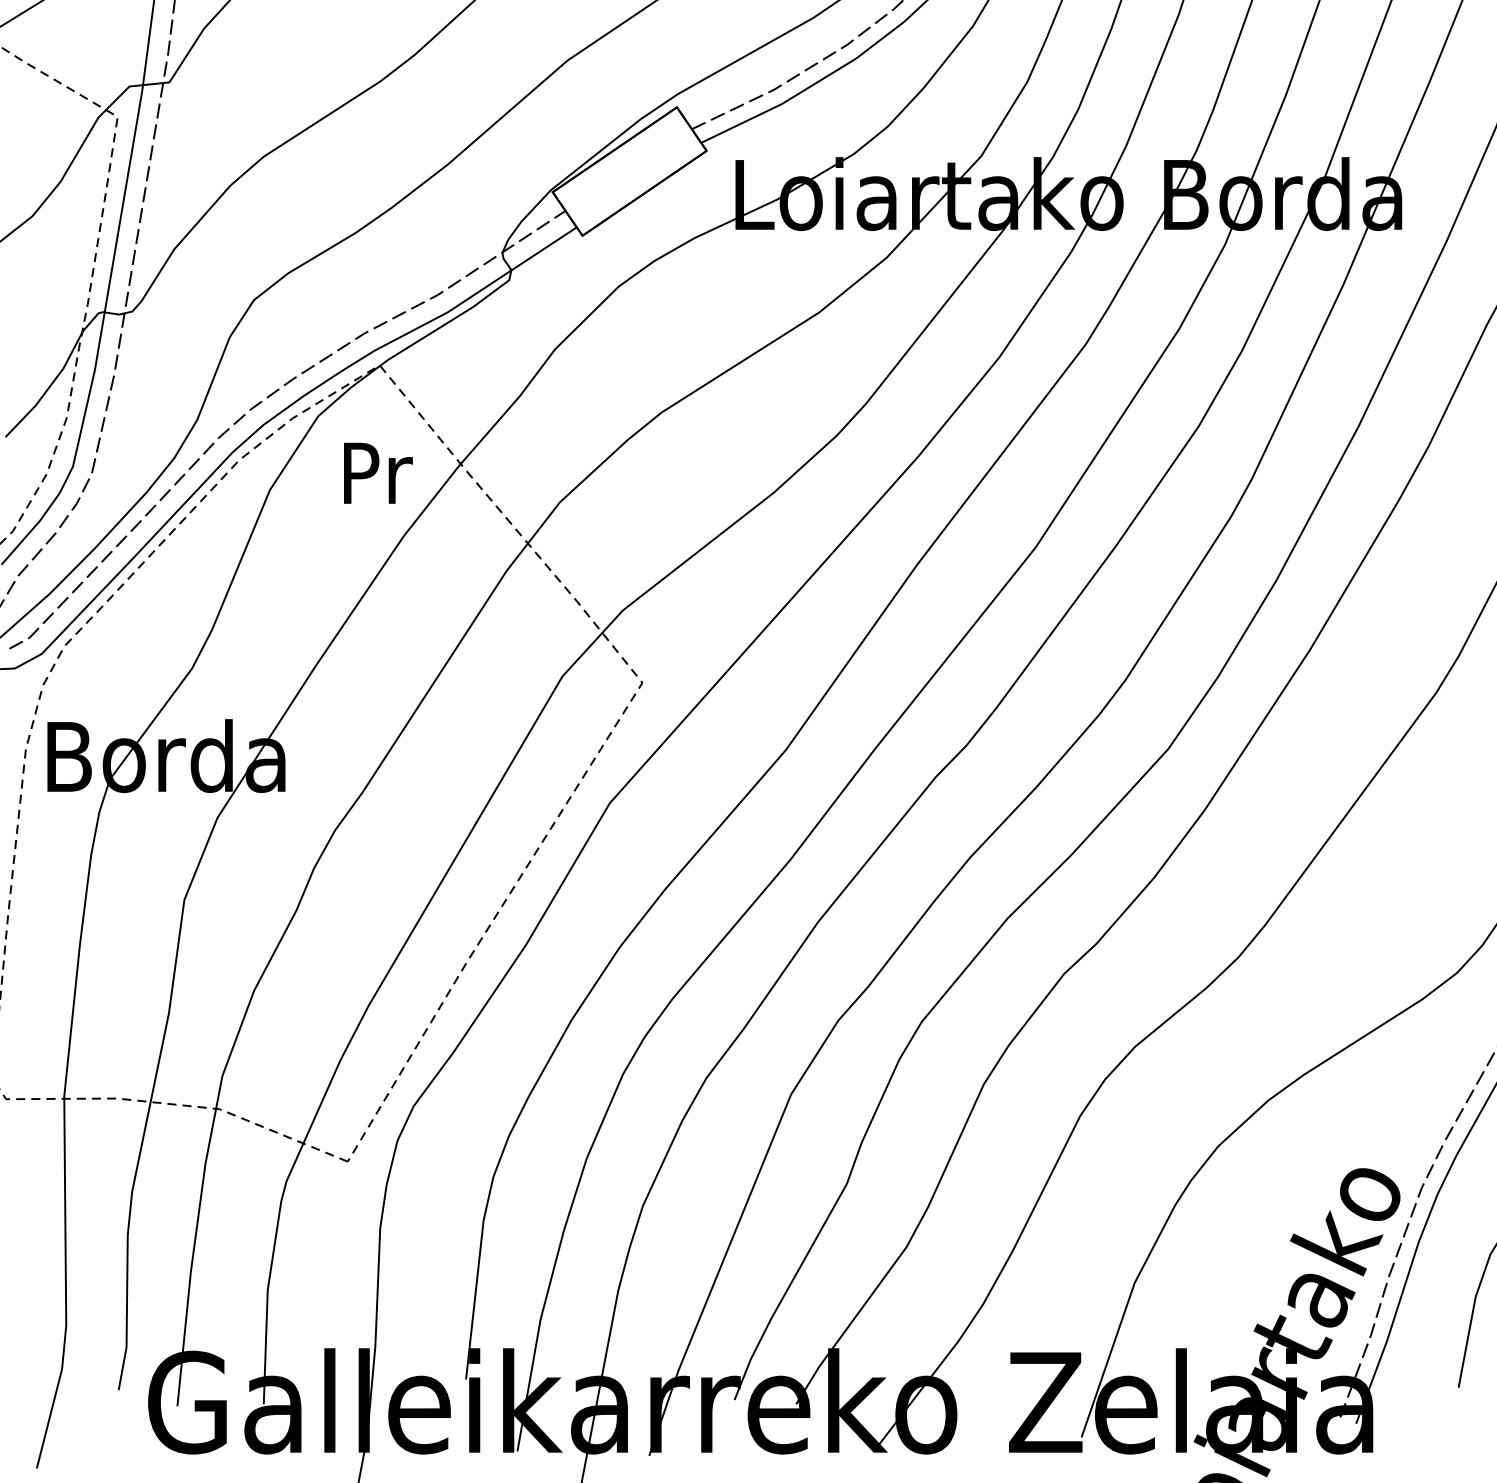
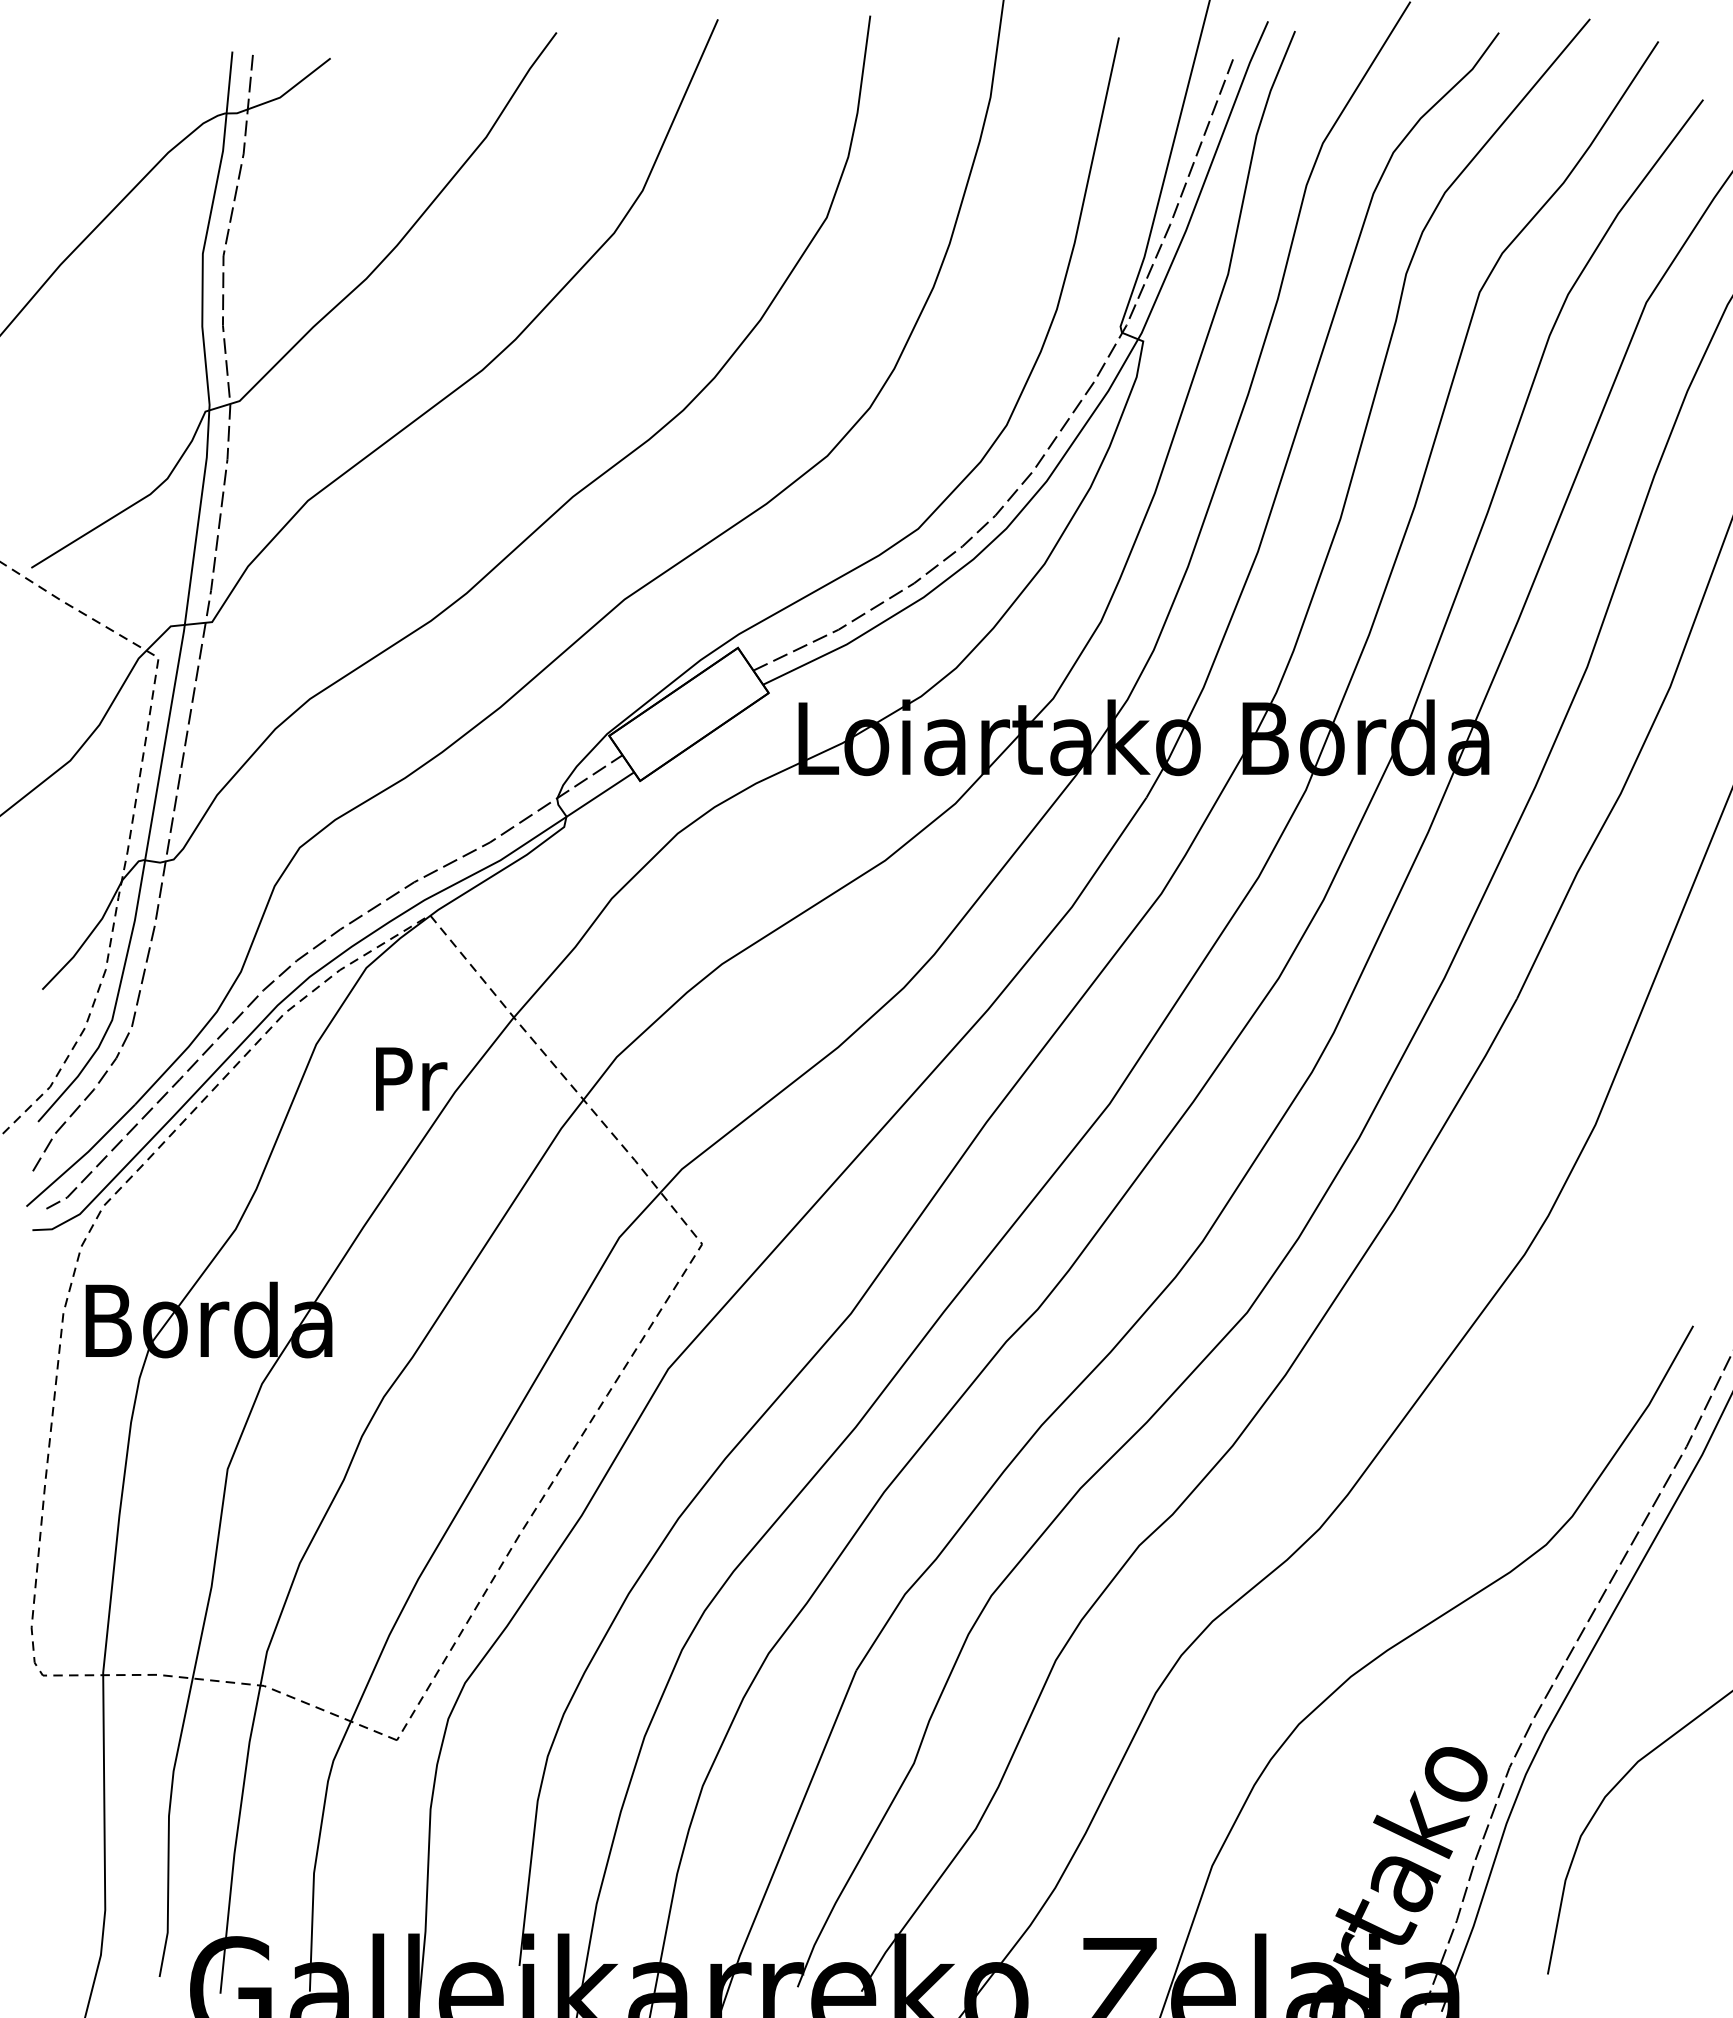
text: (378, 472) -> (411, 1078), moved

